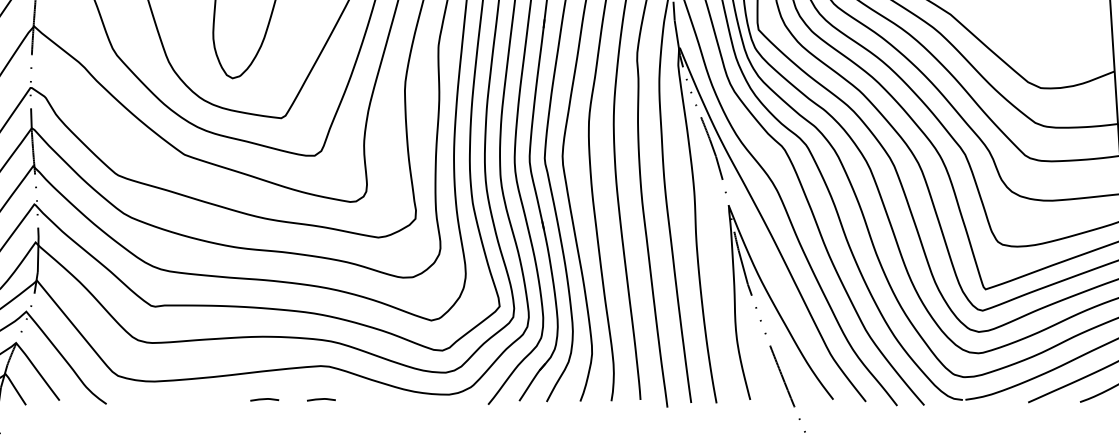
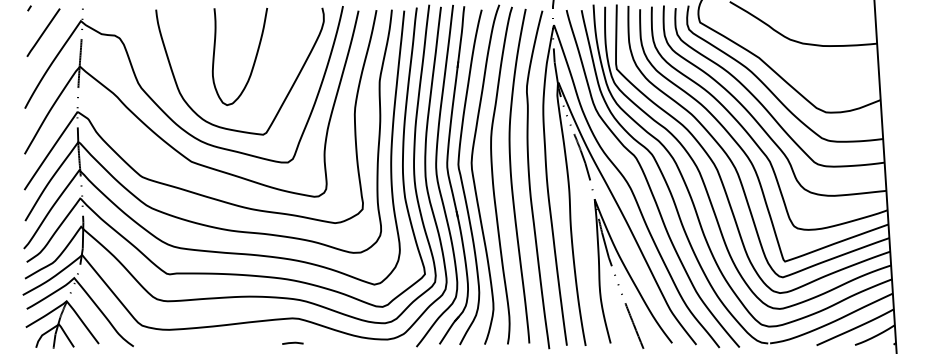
line: (264, 398) -> (250, 342), removed

